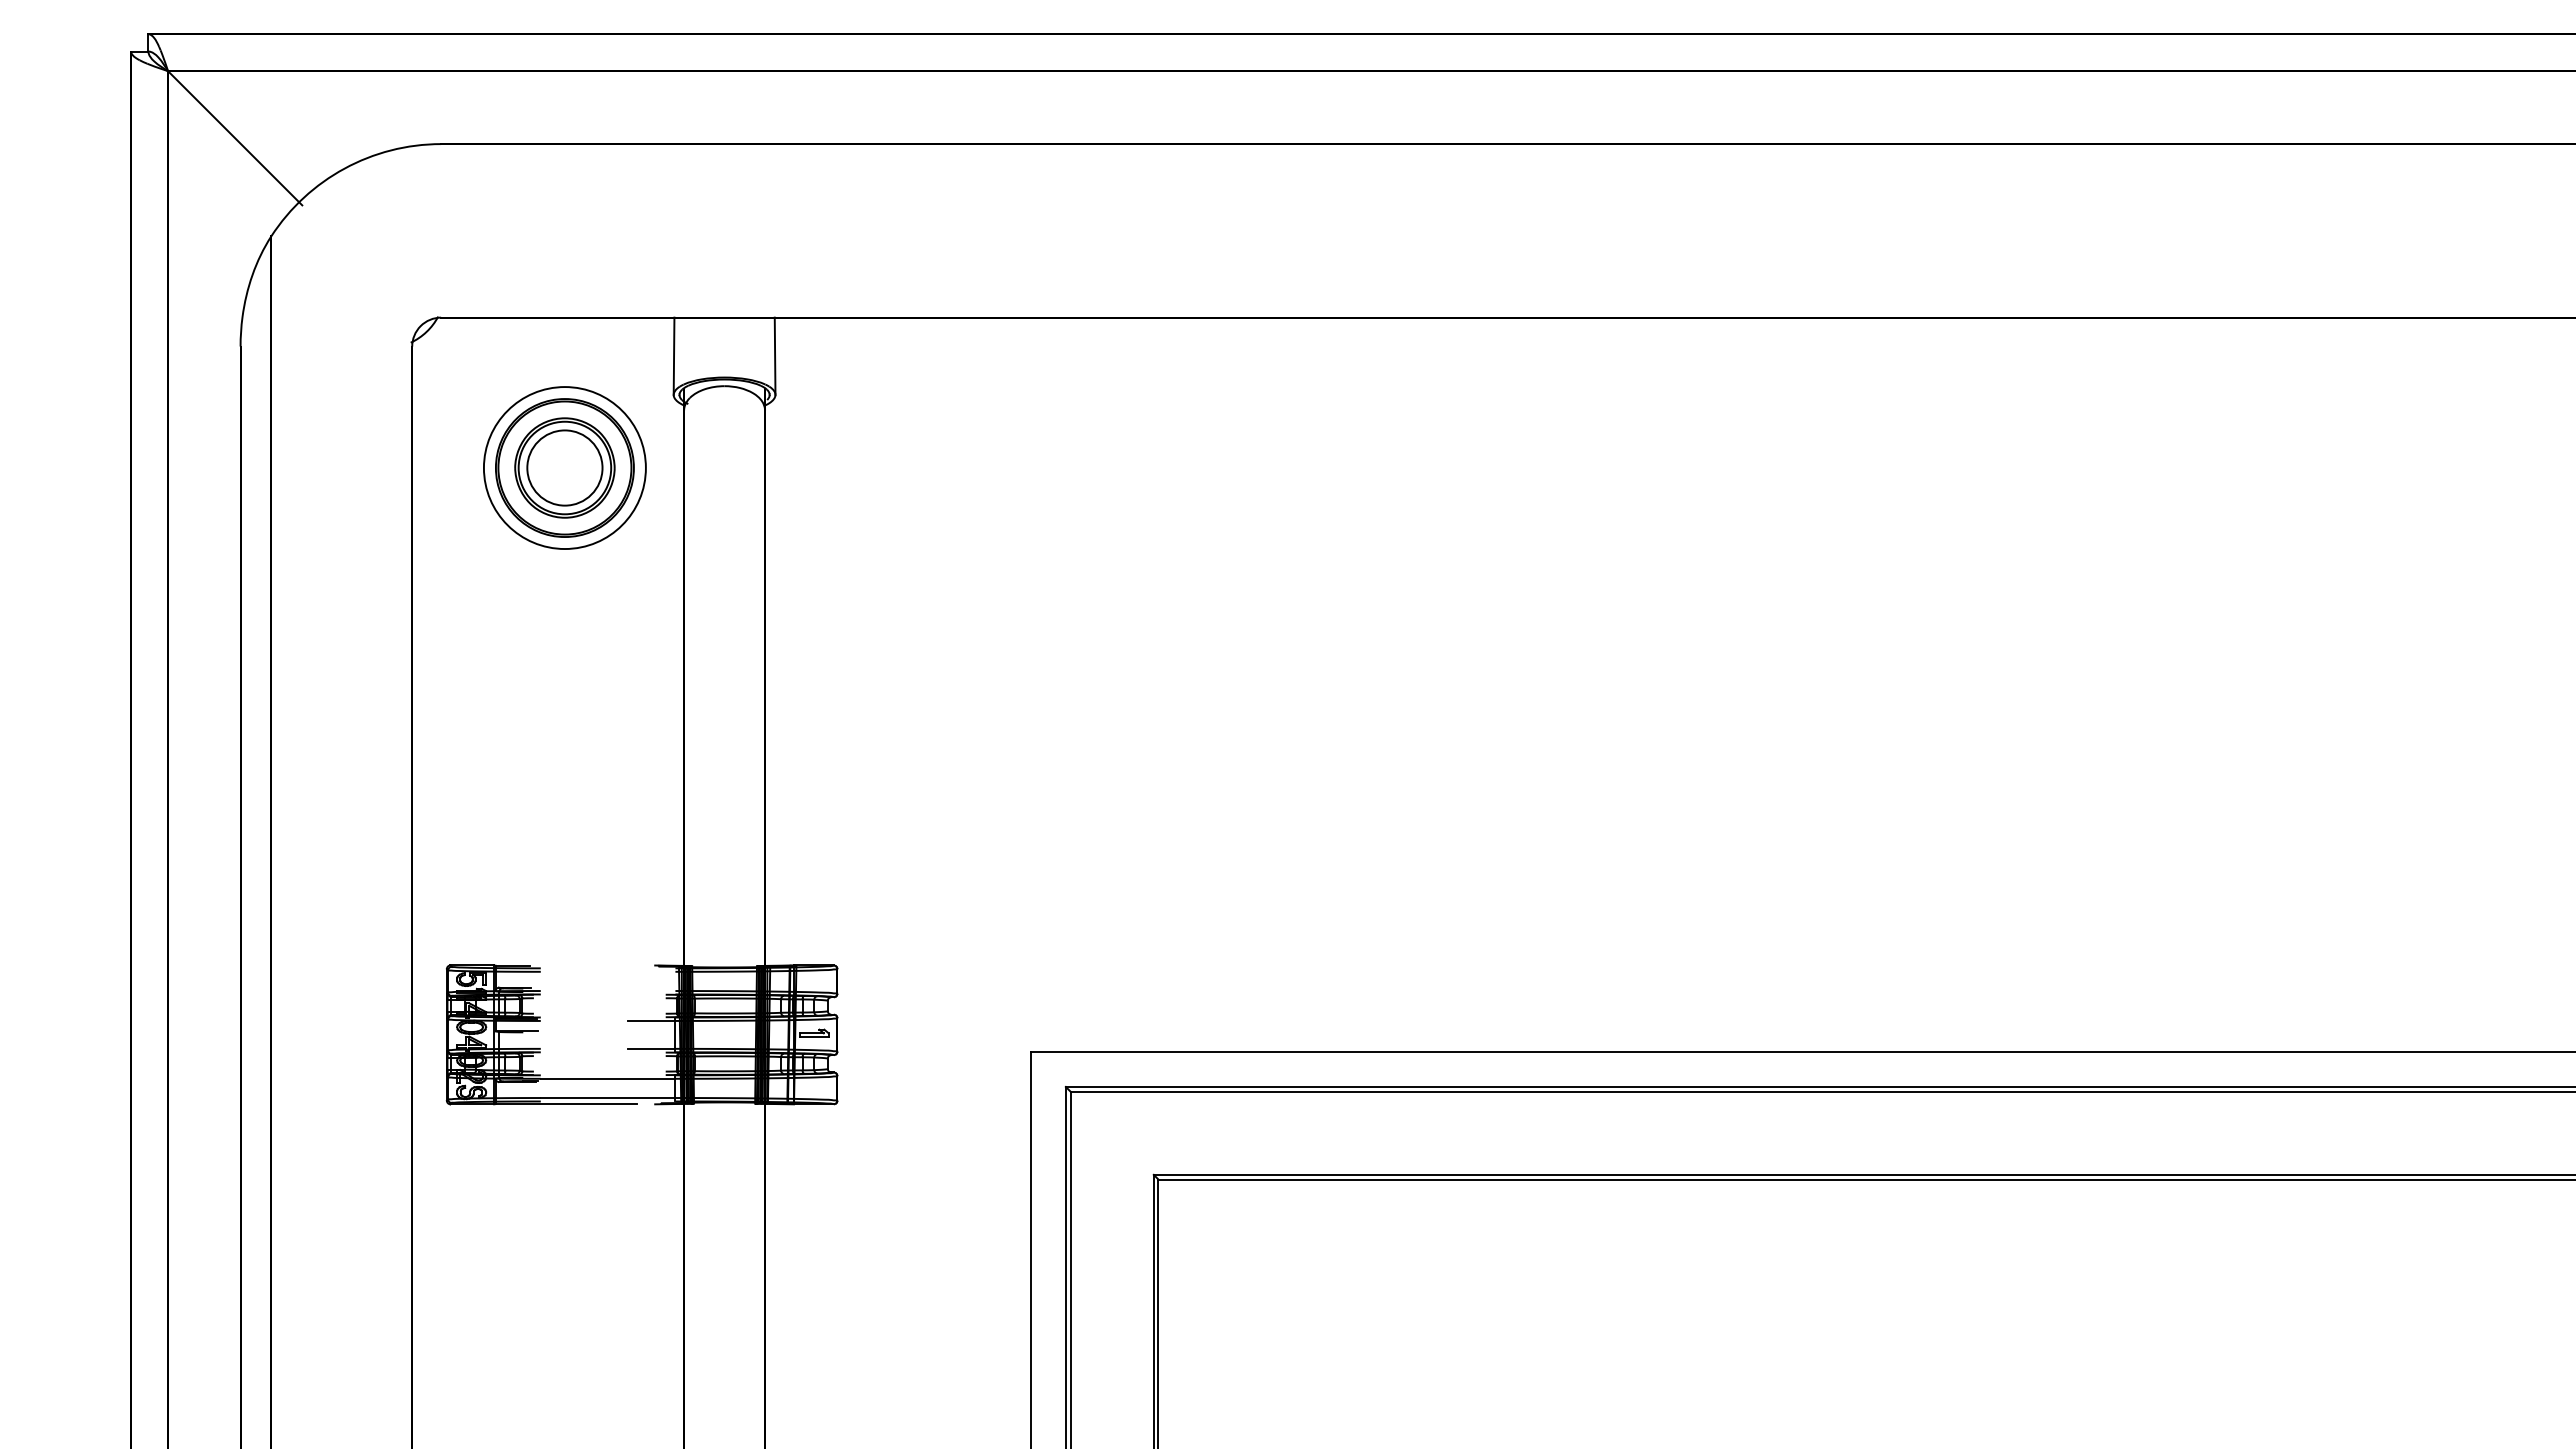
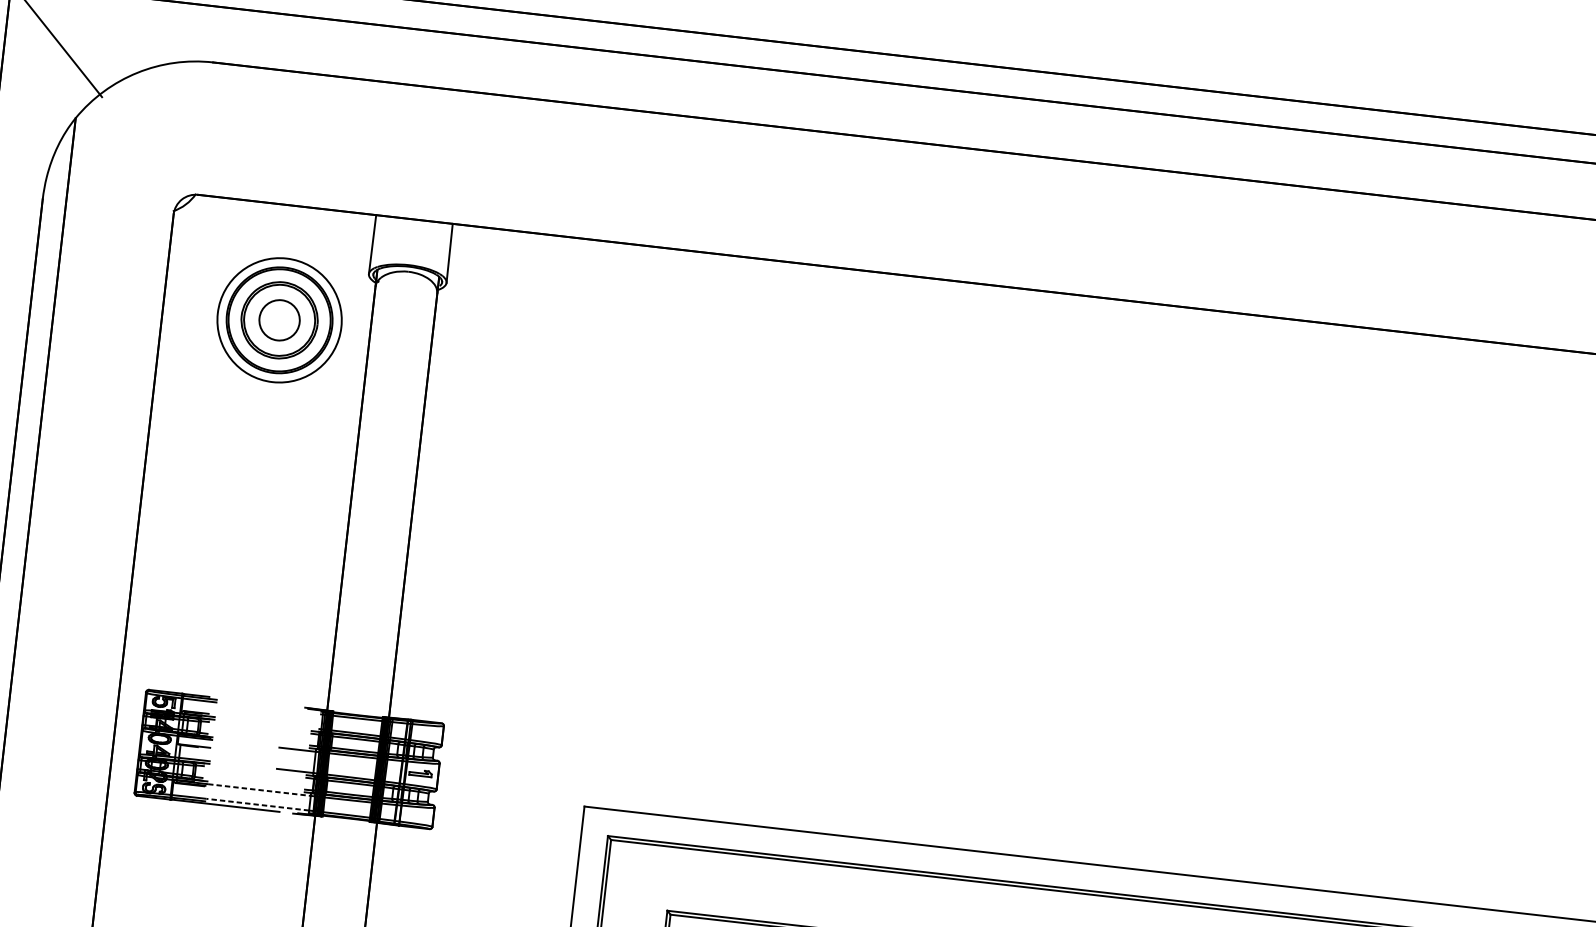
circle: (564, 467) -> (279, 319), size x0.7
line: (608, 1078) -> (259, 789), solid -> dashed
line: (607, 1098) -> (257, 805), solid -> dashed

